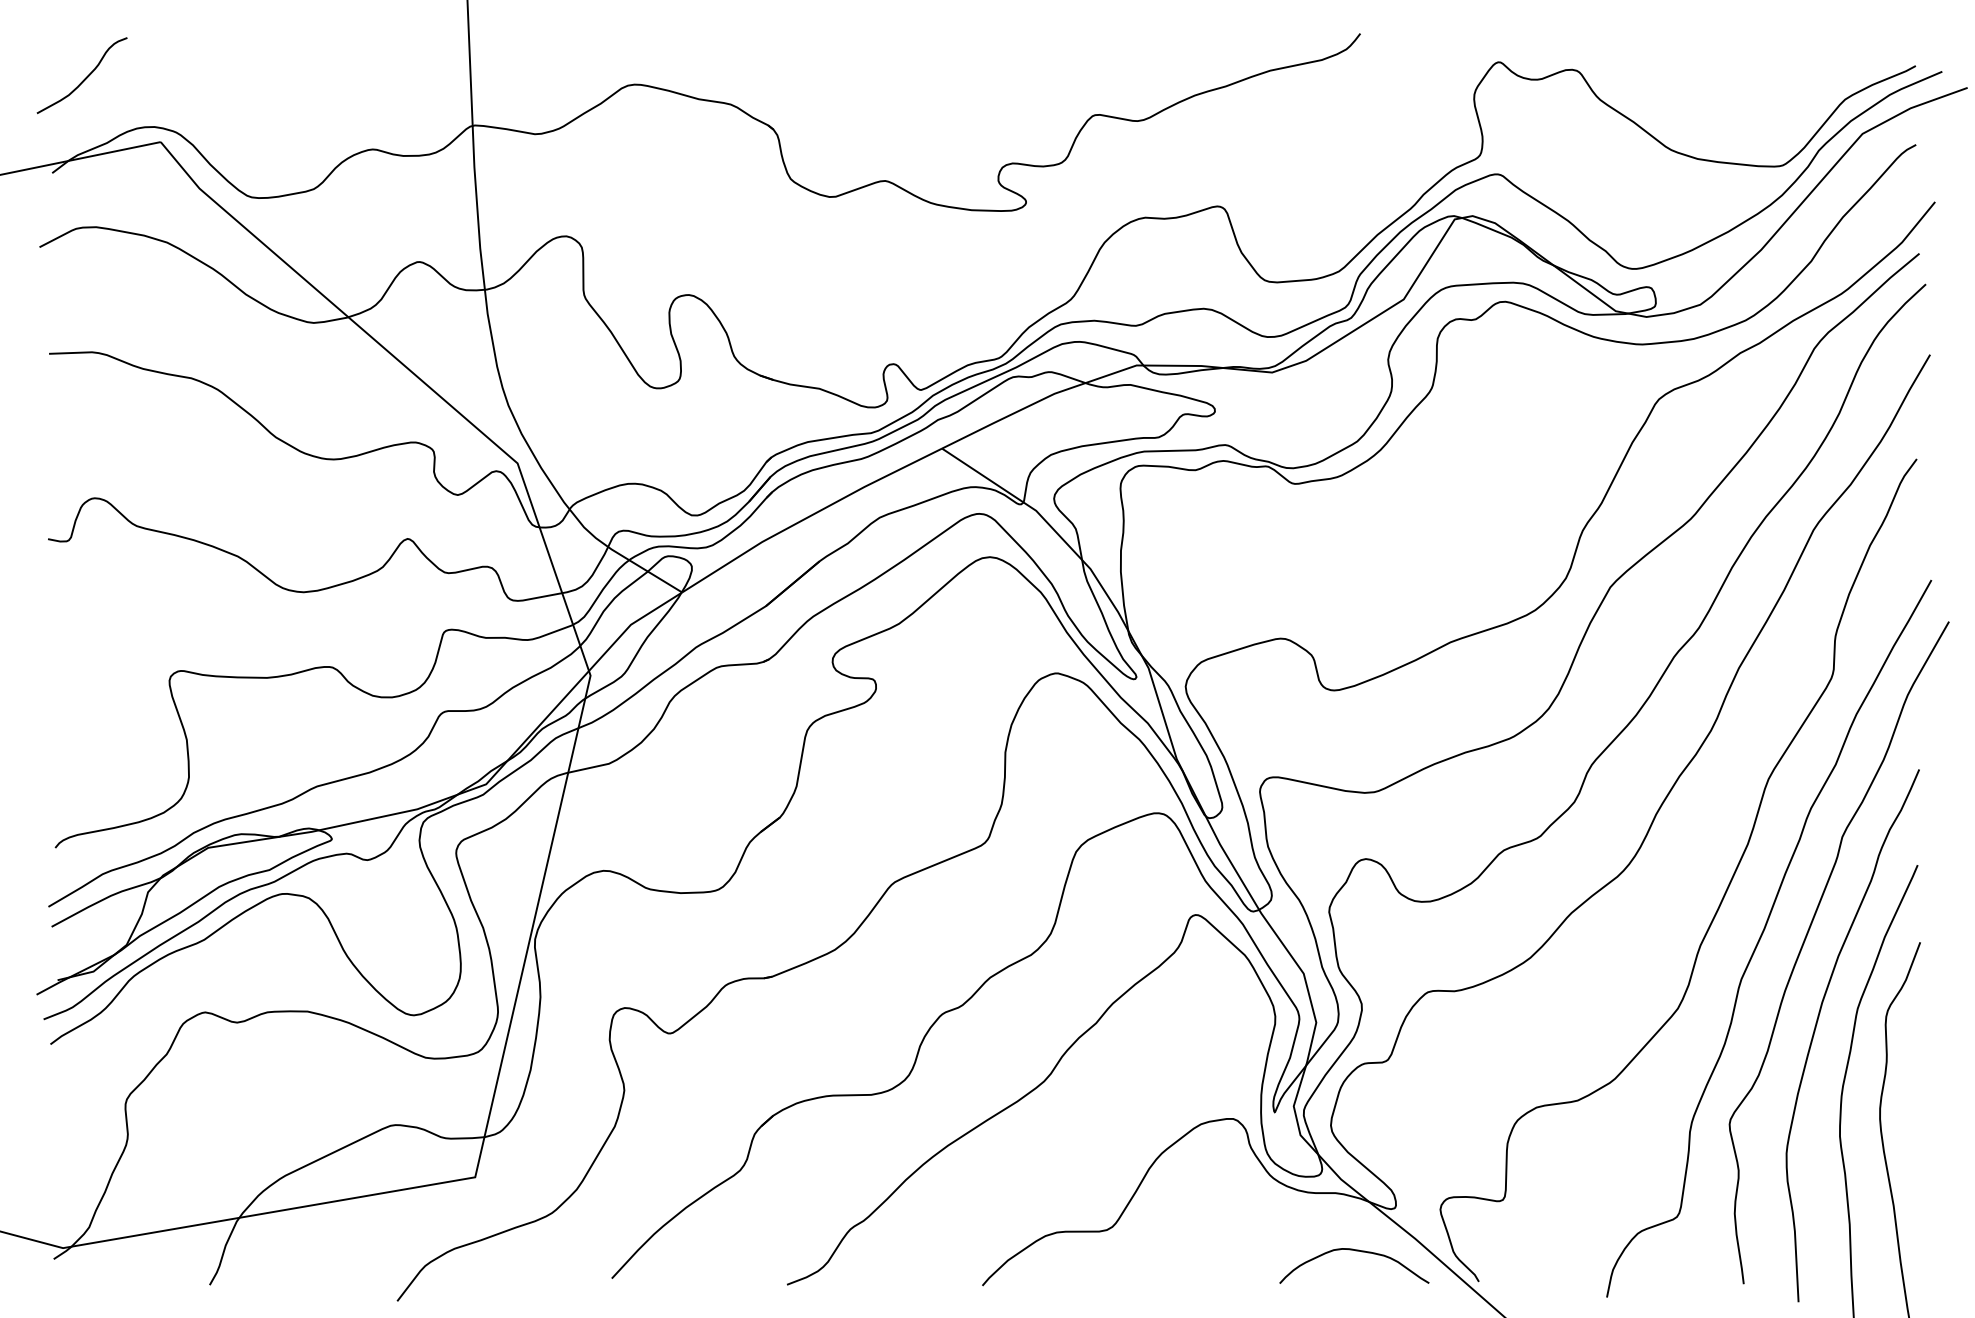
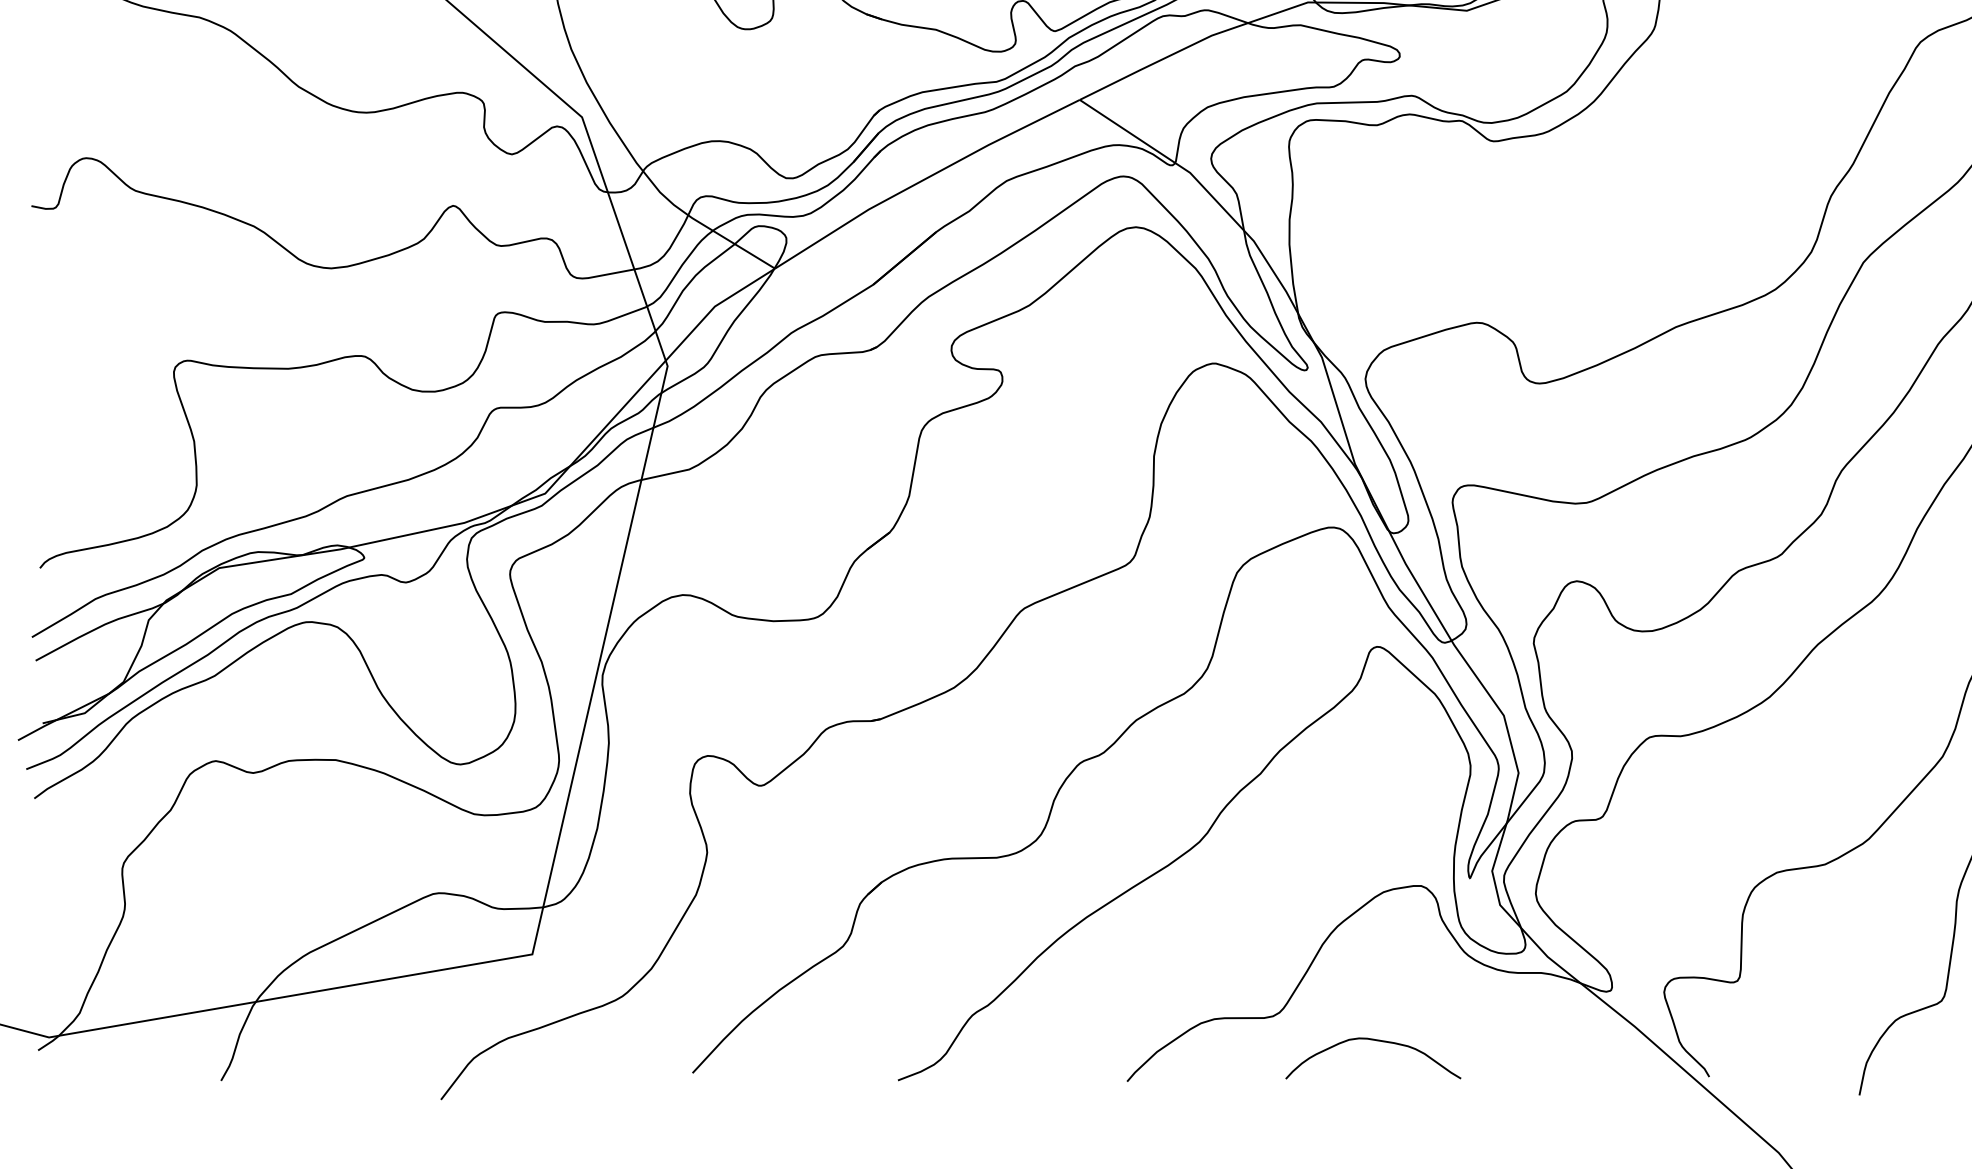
curve: (1355, 1251) -> (1374, 1041), moved

